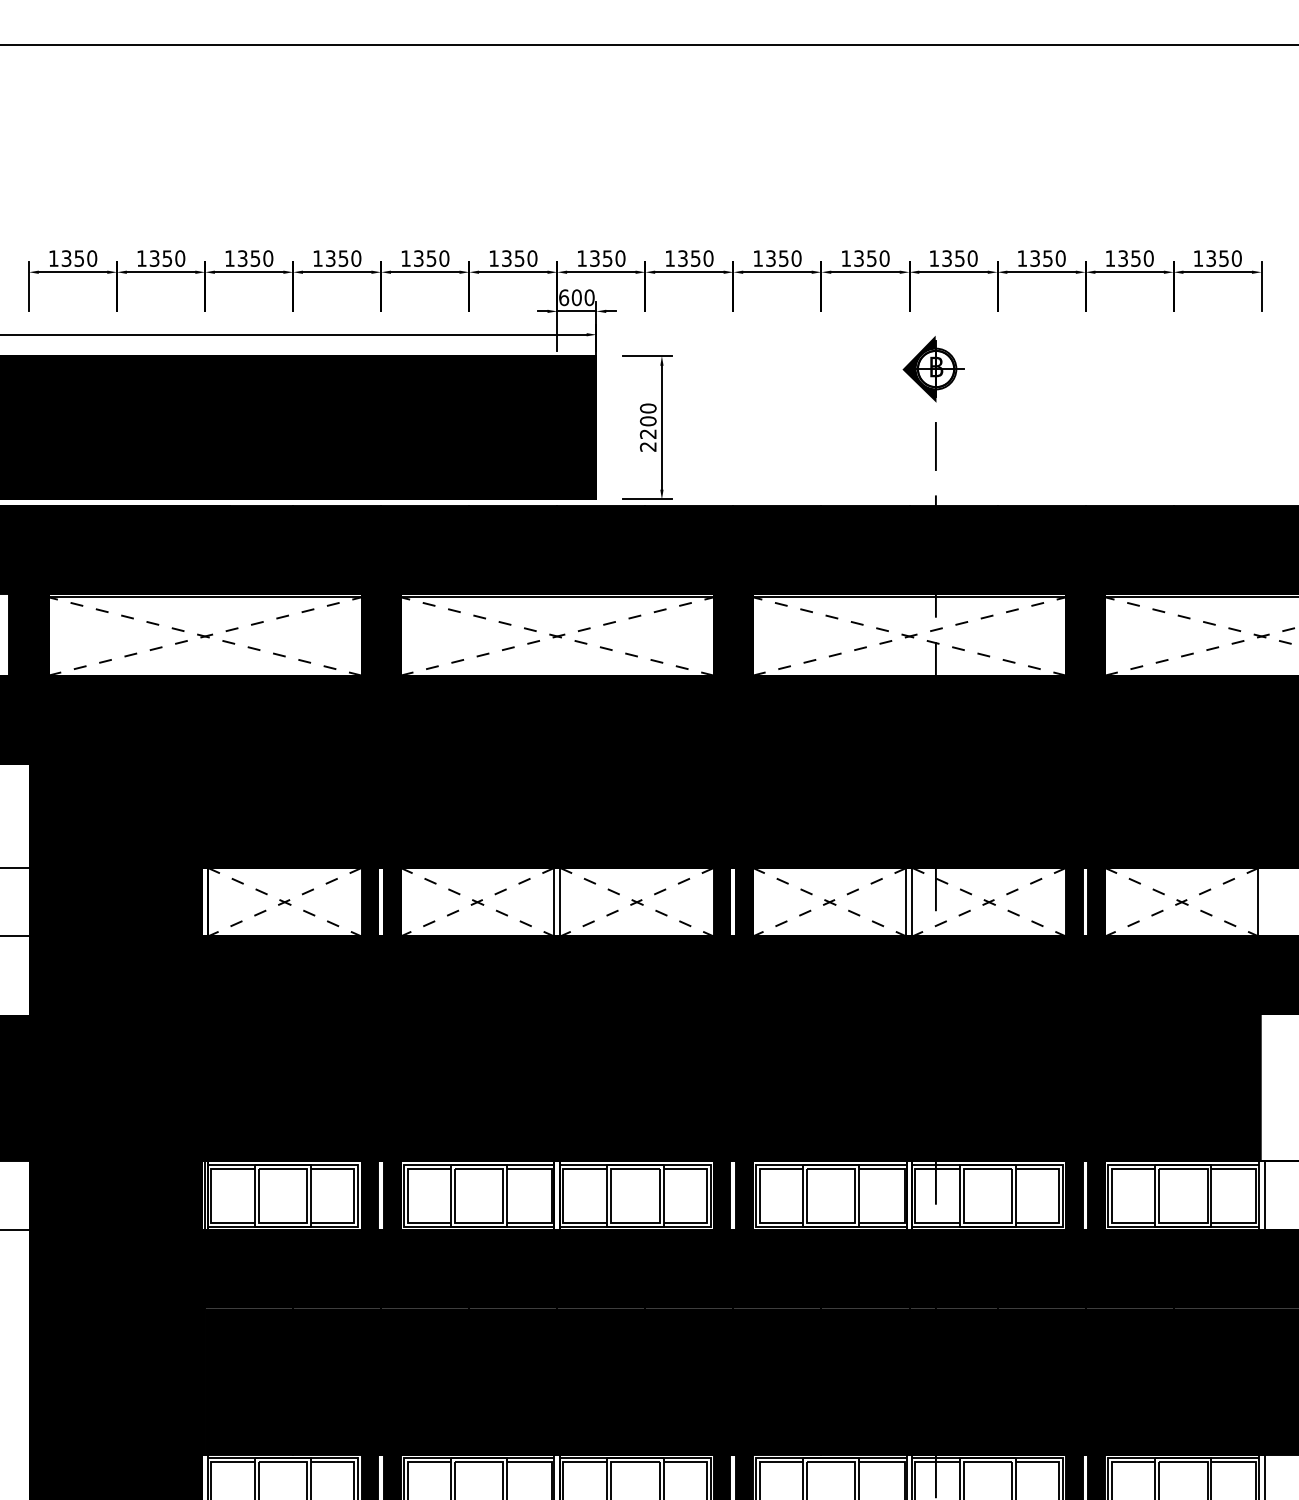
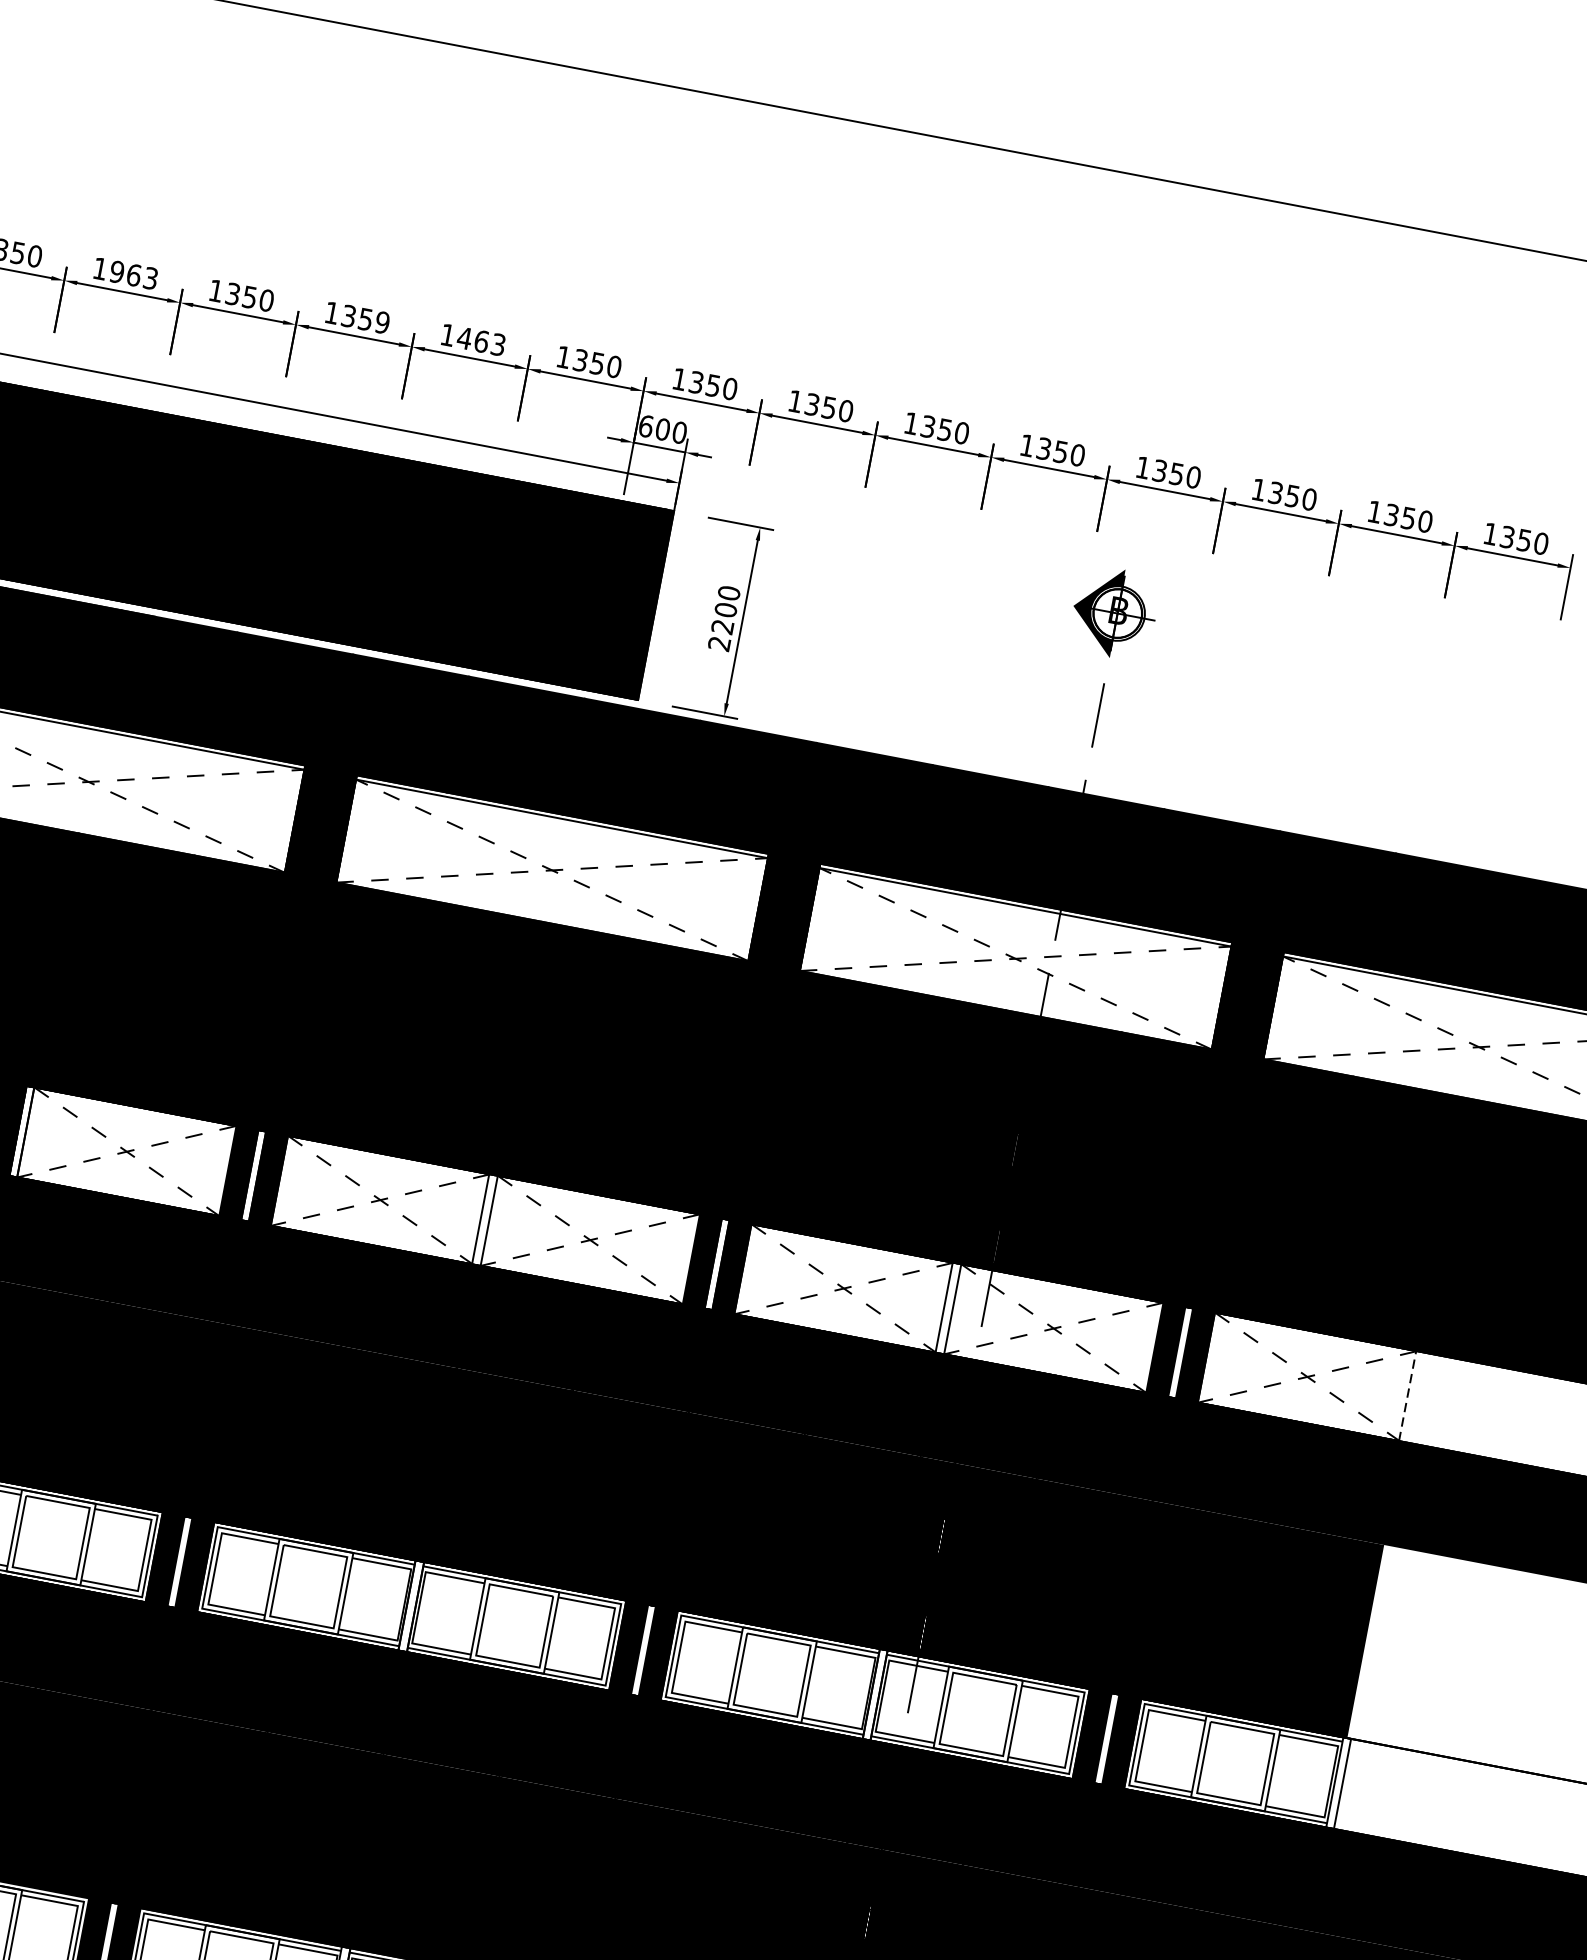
text: (167, 258) -> (134, 275), 1350 -> 1963
text: (356, 258) -> (382, 322), 1350 -> 1359
text: (431, 258) -> (481, 341), 1350 -> 1463
line: (1258, 901) -> (1408, 1395), solid -> dashed

